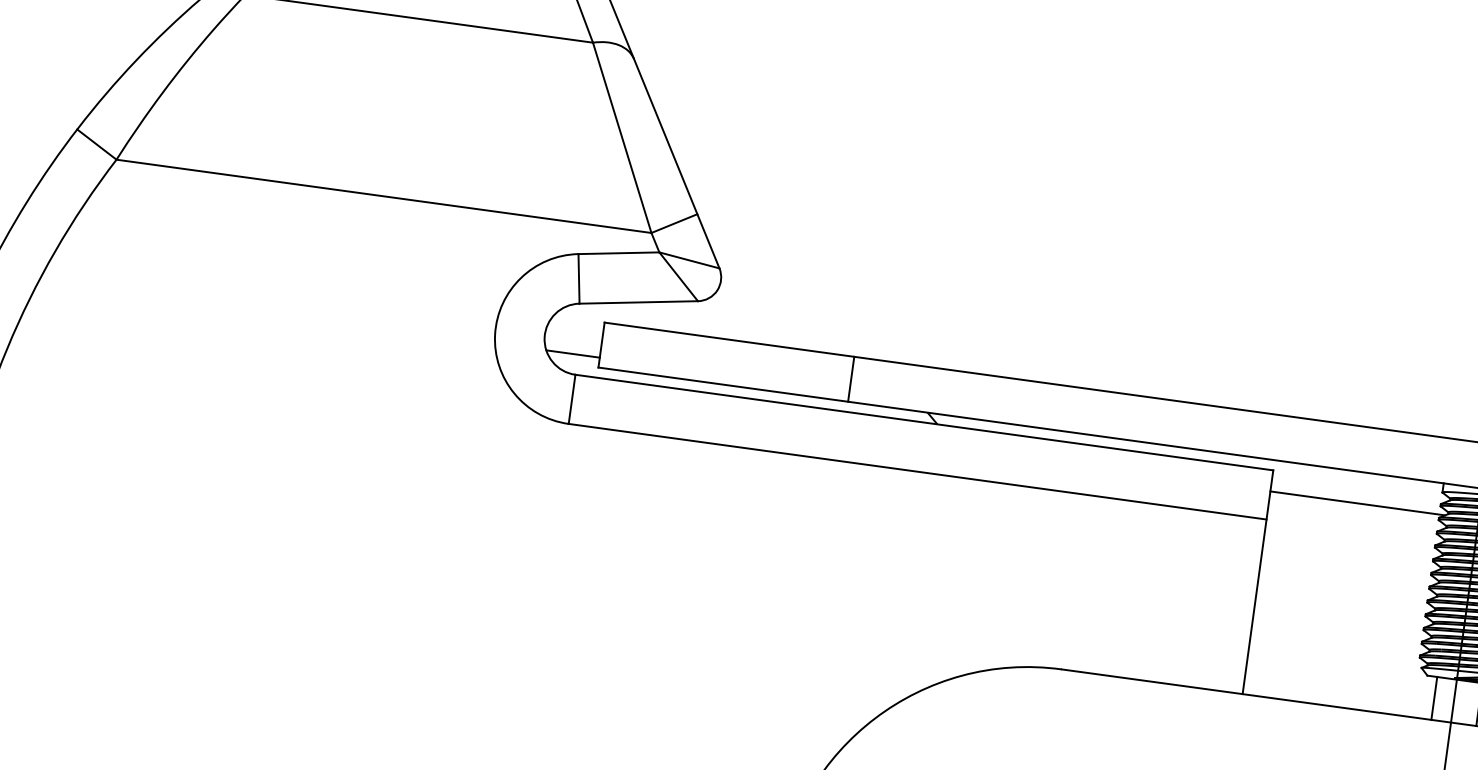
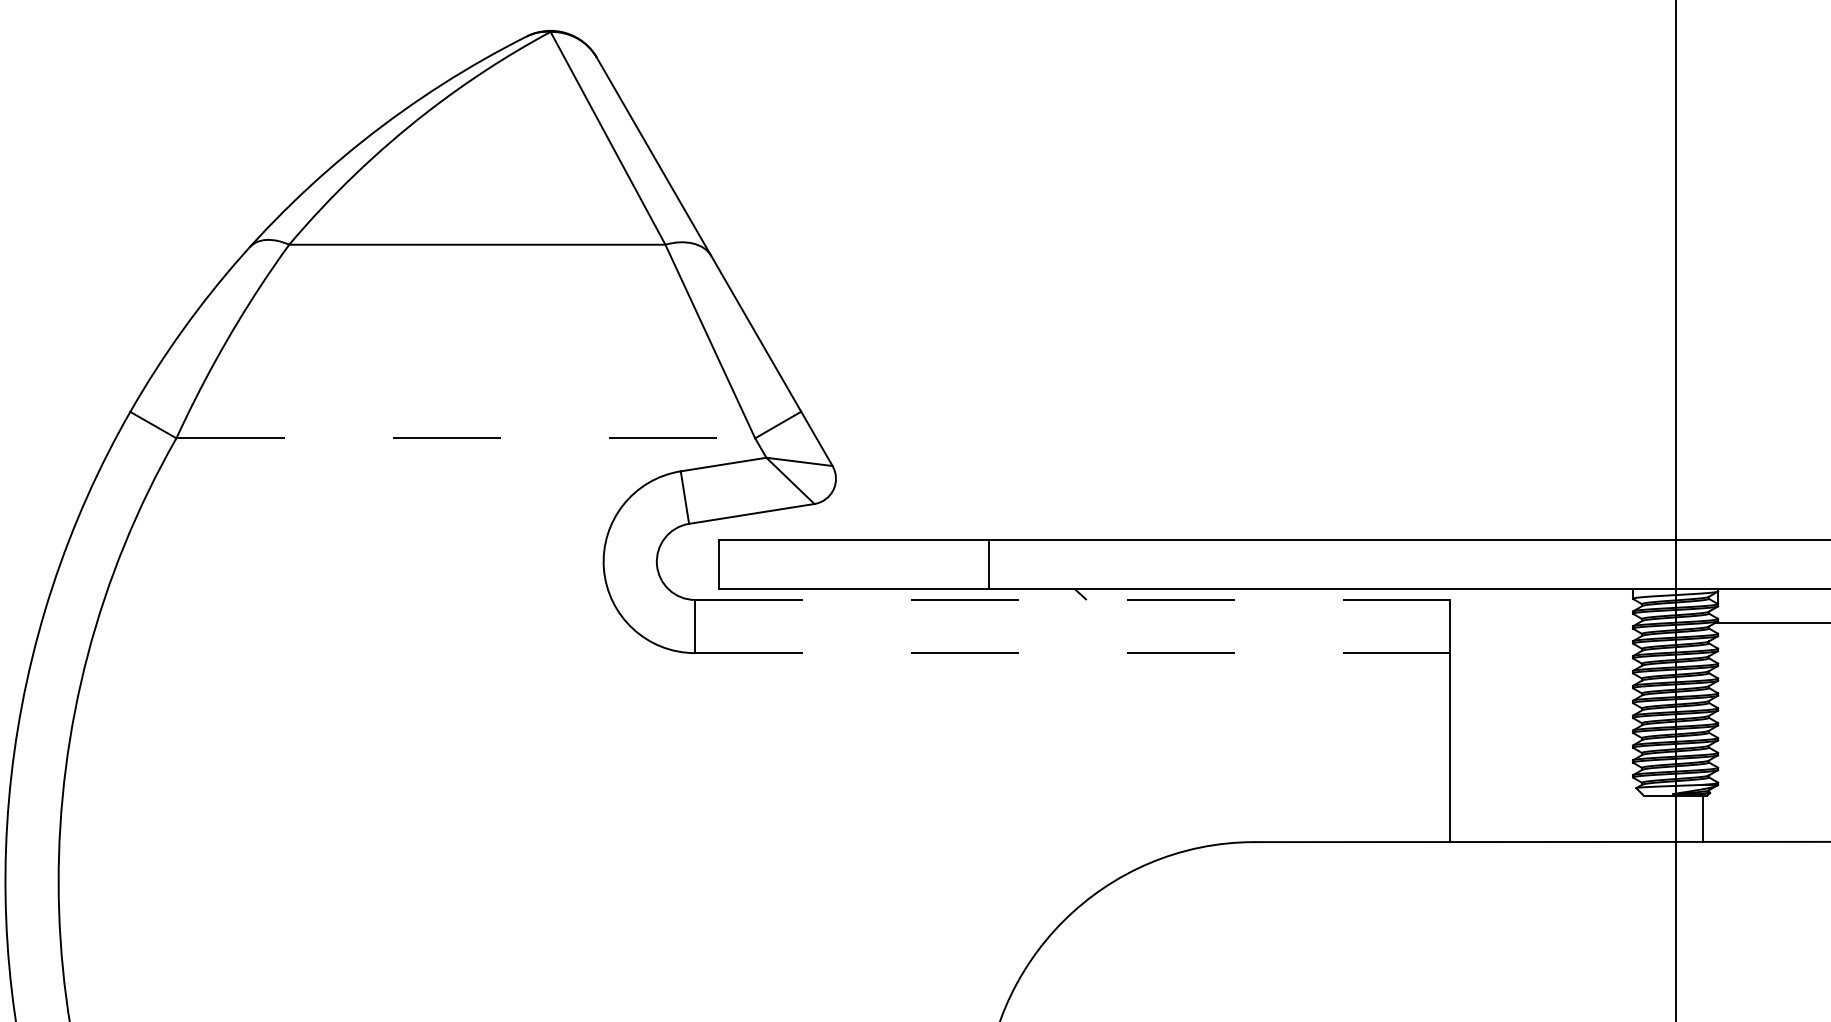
line: (384, 196) -> (466, 438), solid -> dashed
line: (572, 354) -> (689, 578), removed
line: (924, 422) -> (1072, 599), solid -> dashed
line: (917, 472) -> (1072, 653), solid -> dashed
line: (1357, 503) -> (1544, 622), removed
line: (1434, 698) -> (1654, 818), removed

